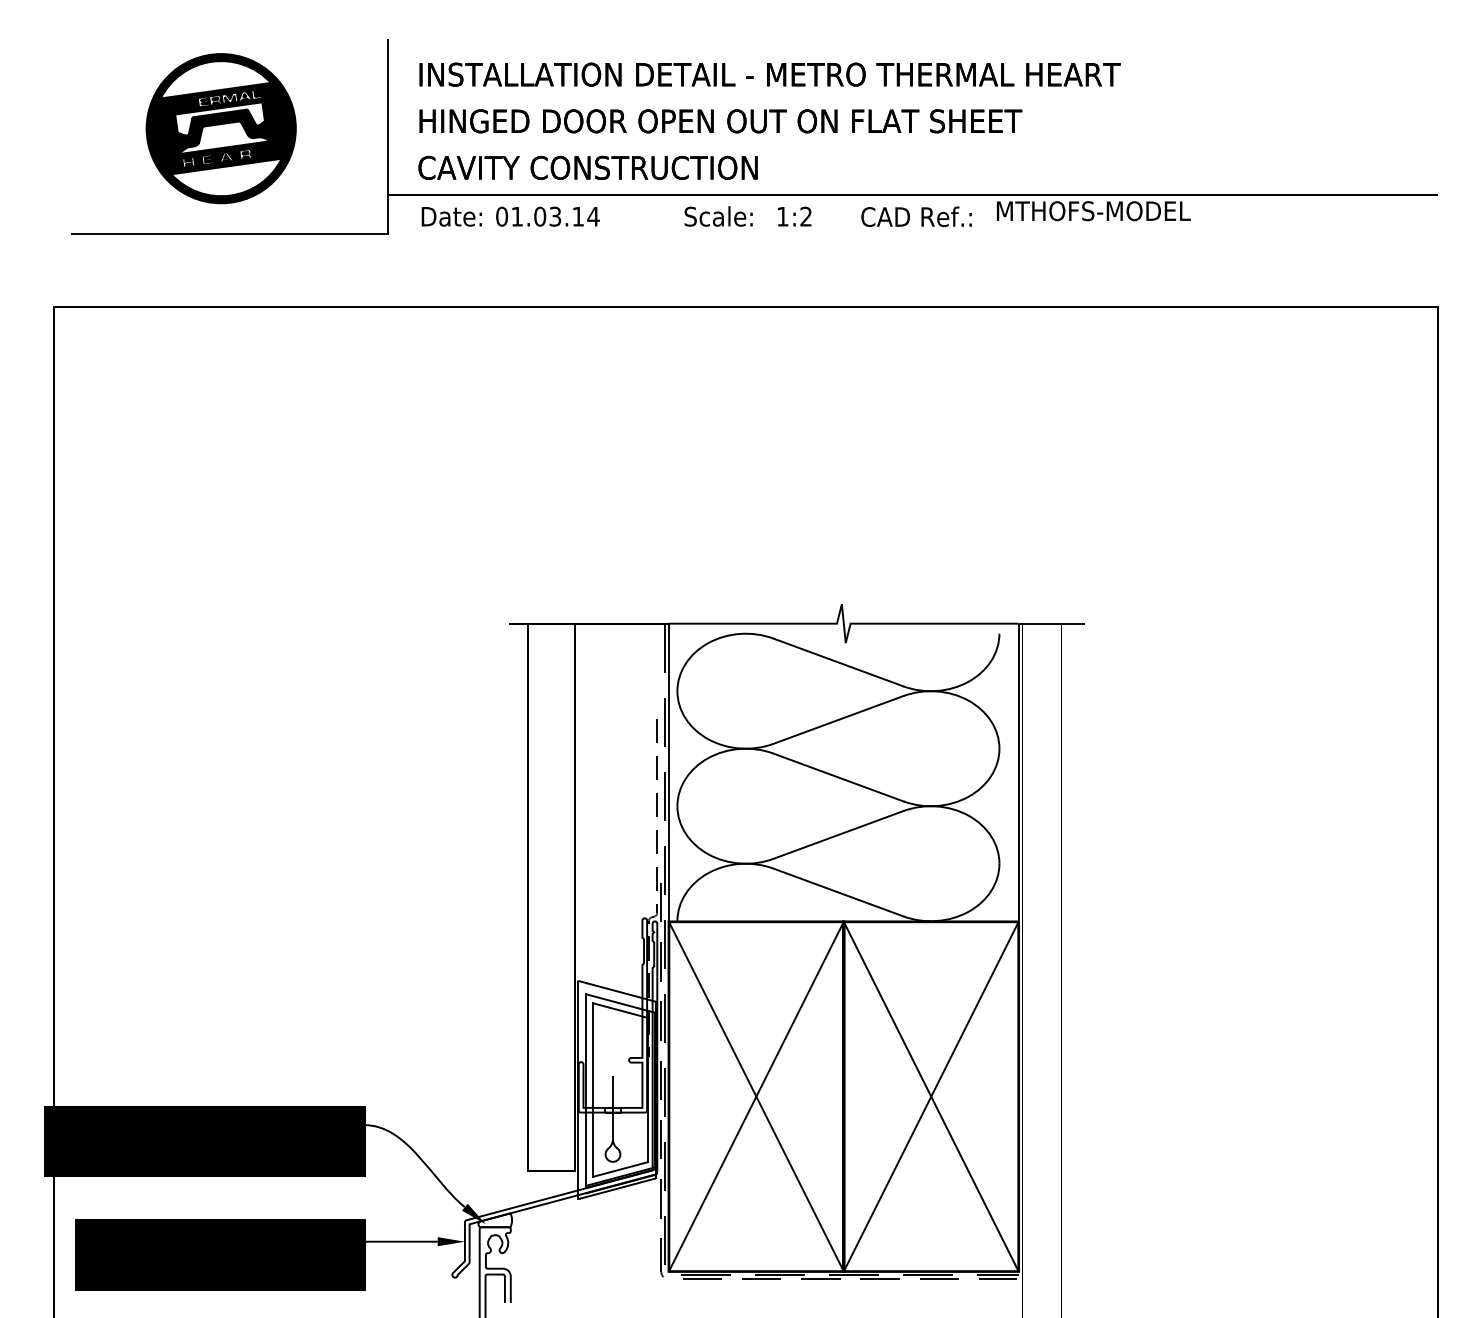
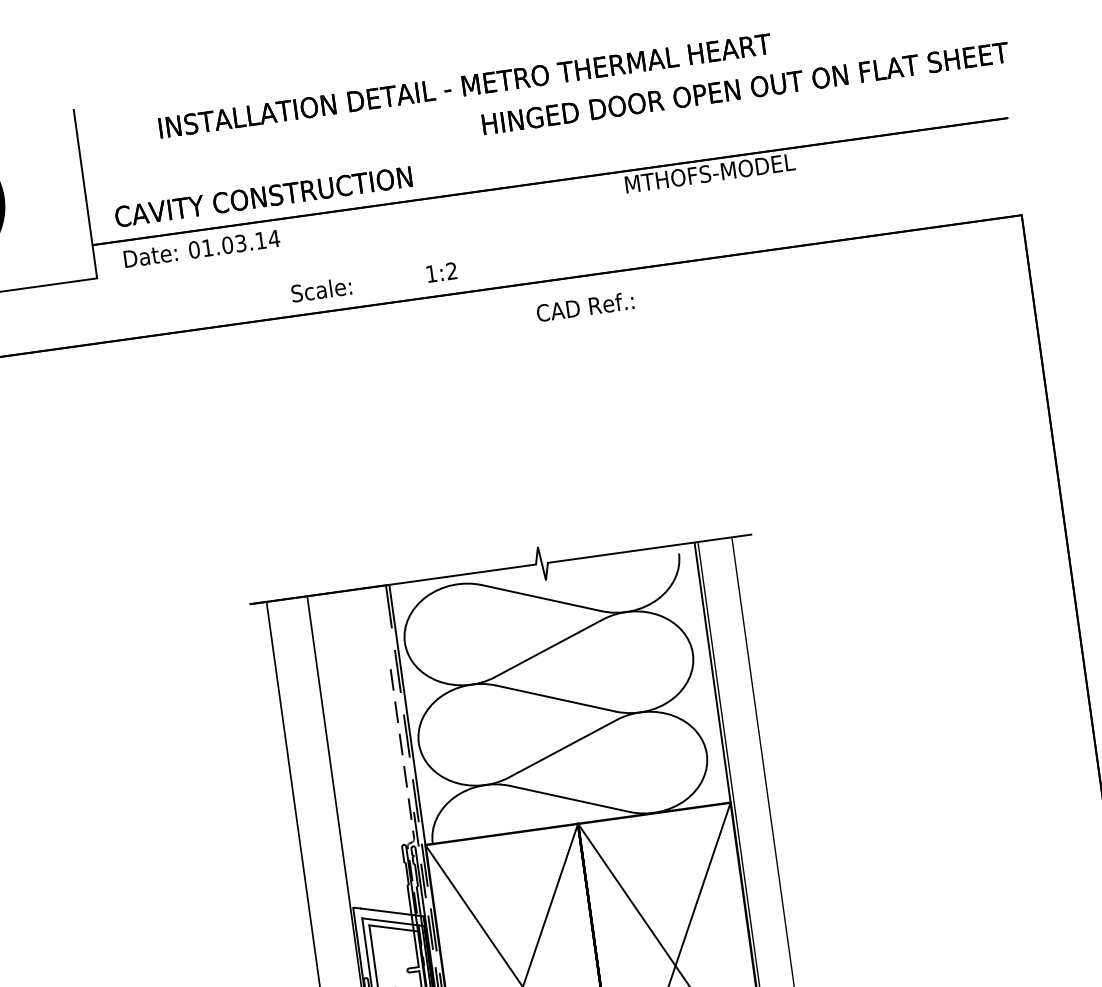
text: (769, 74) -> (464, 85), moved
text: (720, 121) -> (745, 88), moved
text: (718, 216) -> (321, 289), moved
text: (794, 216) -> (441, 272), moved
text: (916, 216) -> (585, 306), moved

